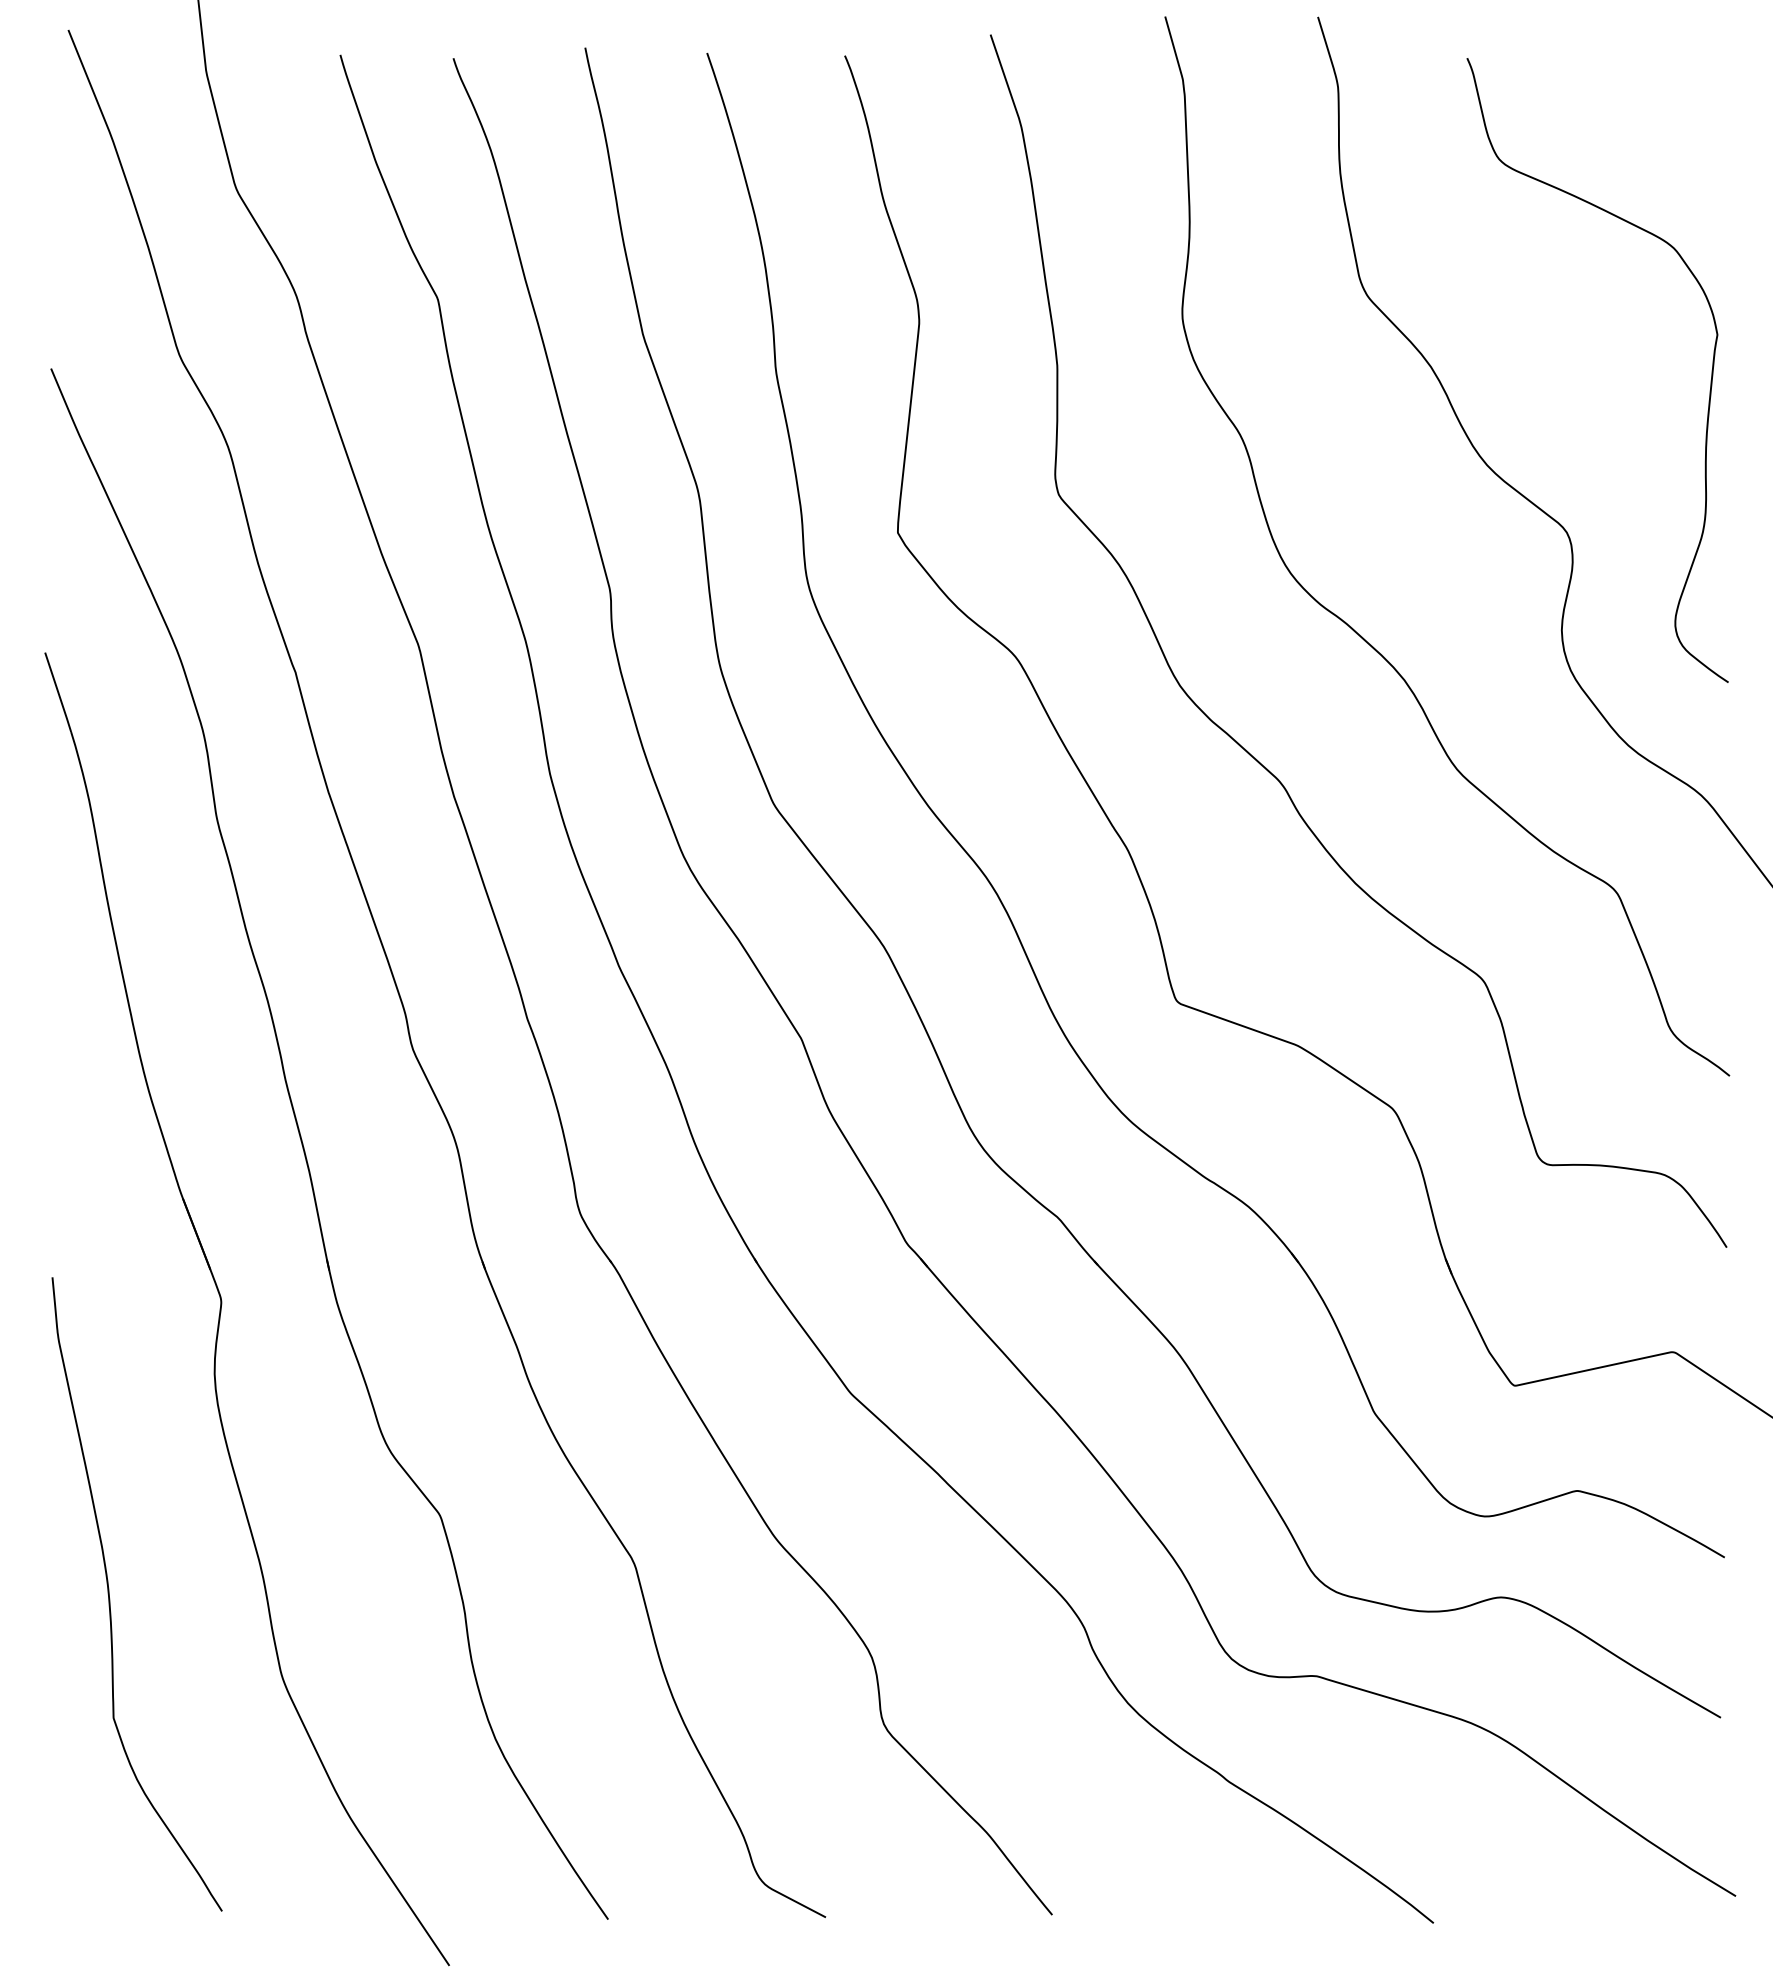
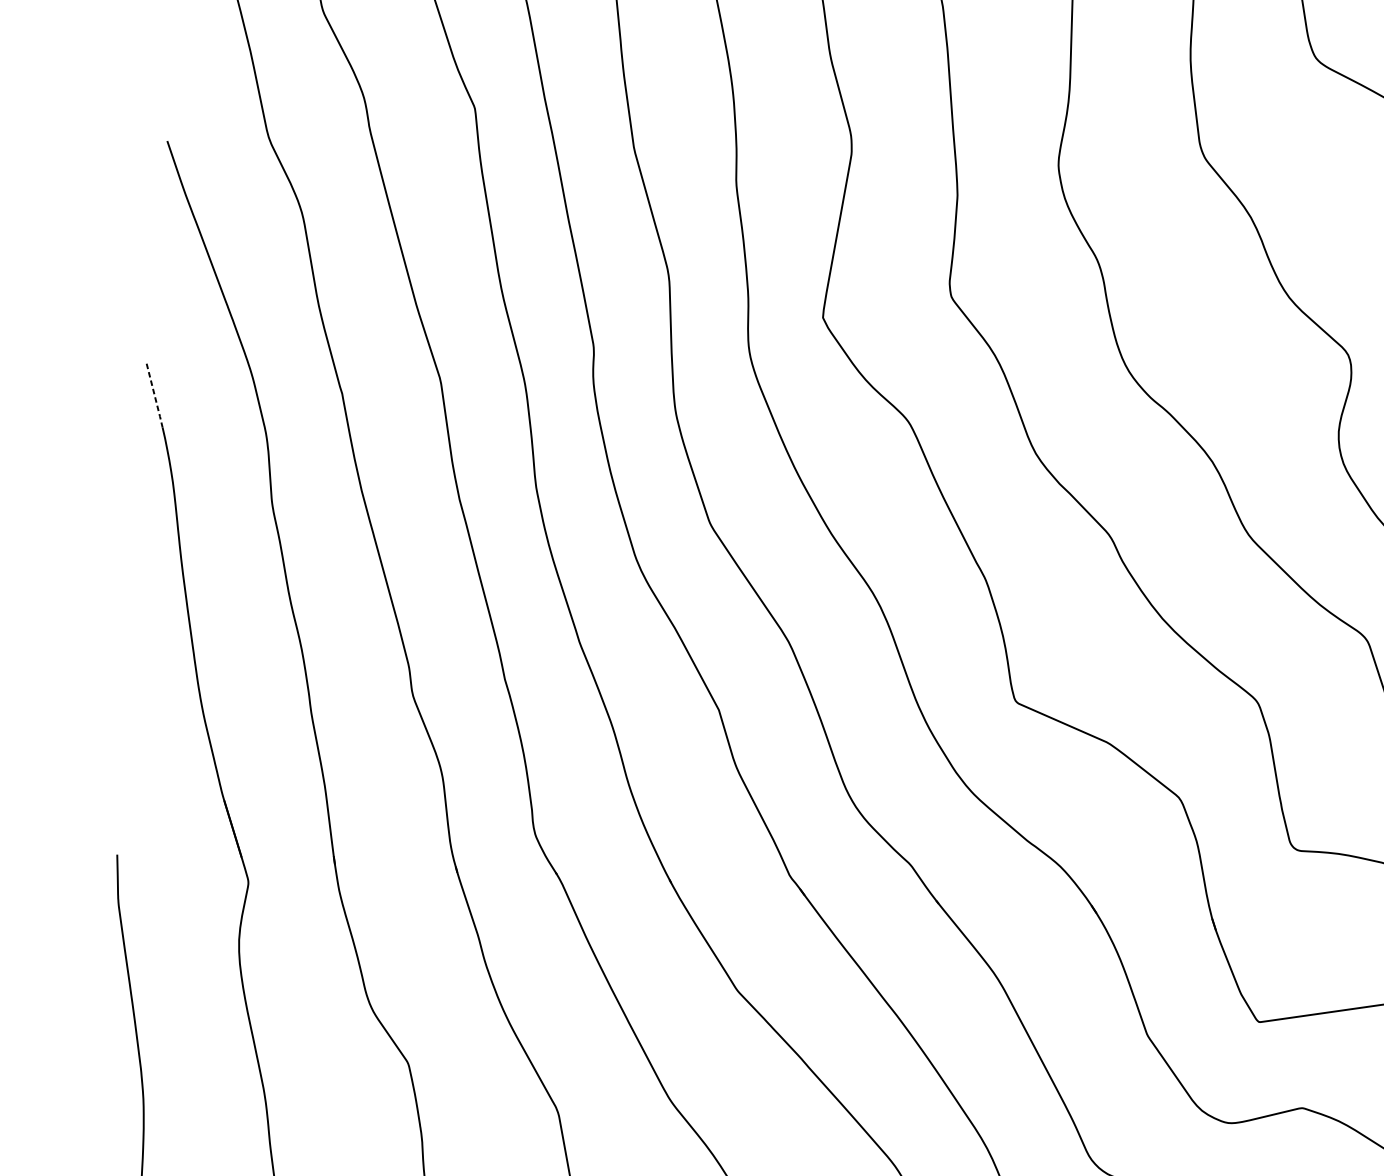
line: (58, 693) -> (154, 396), solid -> dashed

